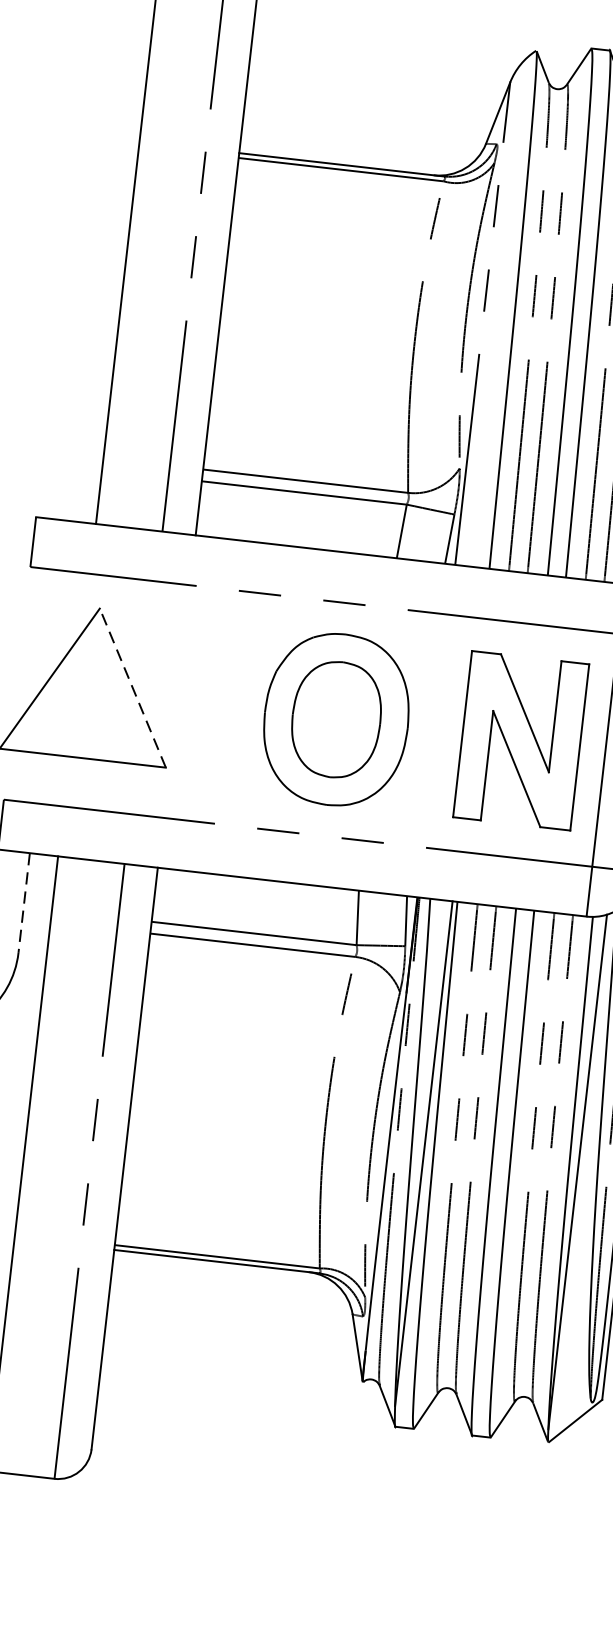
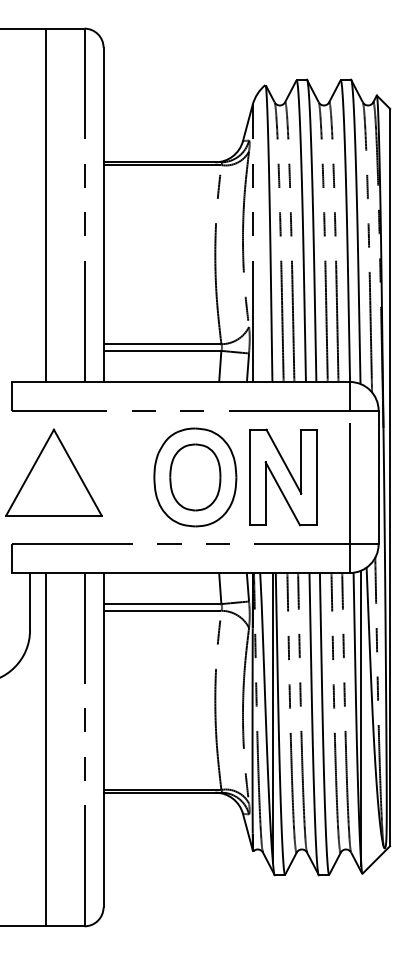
line: (132, 687) -> (77, 472), dashed -> solid
part: (521, 740) -> (283, 477), moved
line: (24, 902) -> (30, 601), dashed -> solid

